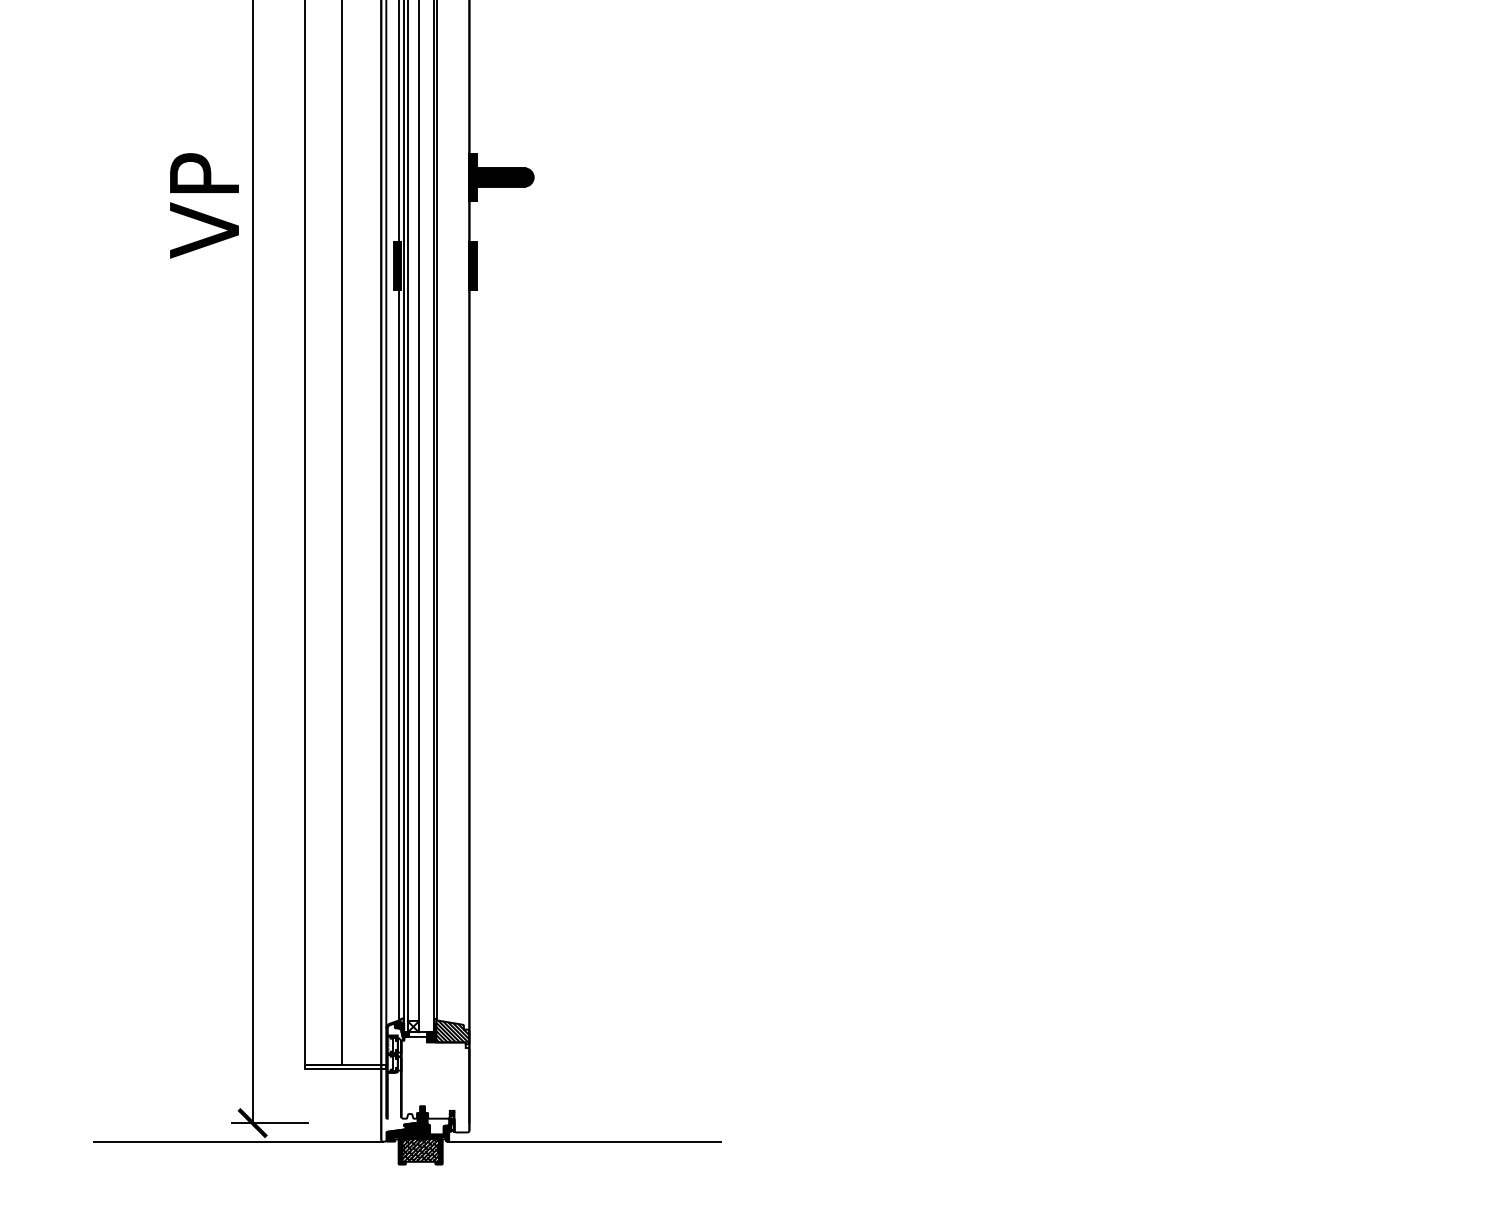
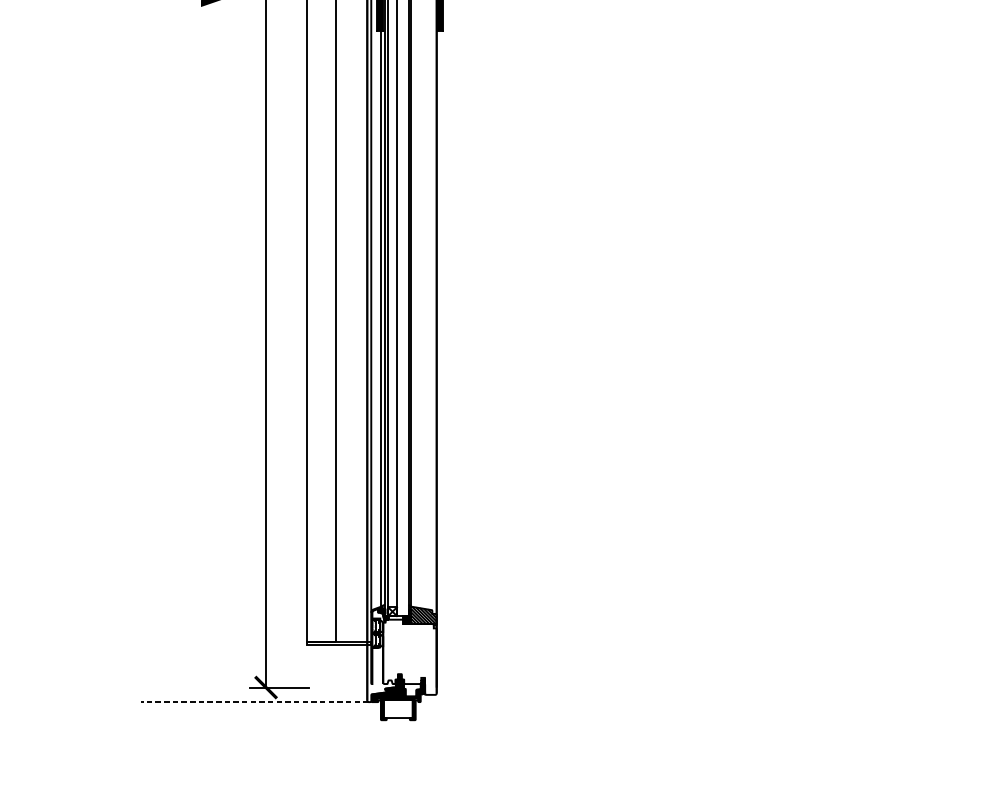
line: (238, 1141) -> (254, 702), solid -> dashed
line: (583, 1141) -> (526, 702), removed
hatch: (420, 1149) -> (398, 708), removed

